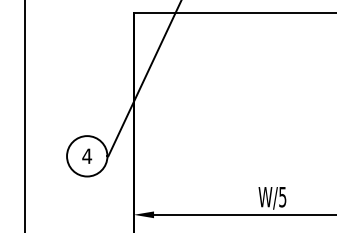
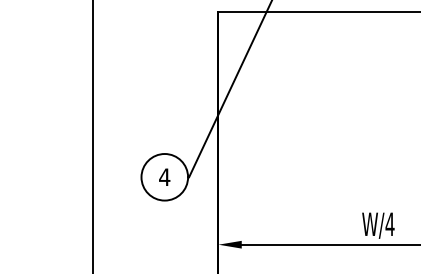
text: (282, 197) -> (389, 224), W/5 -> W/4

